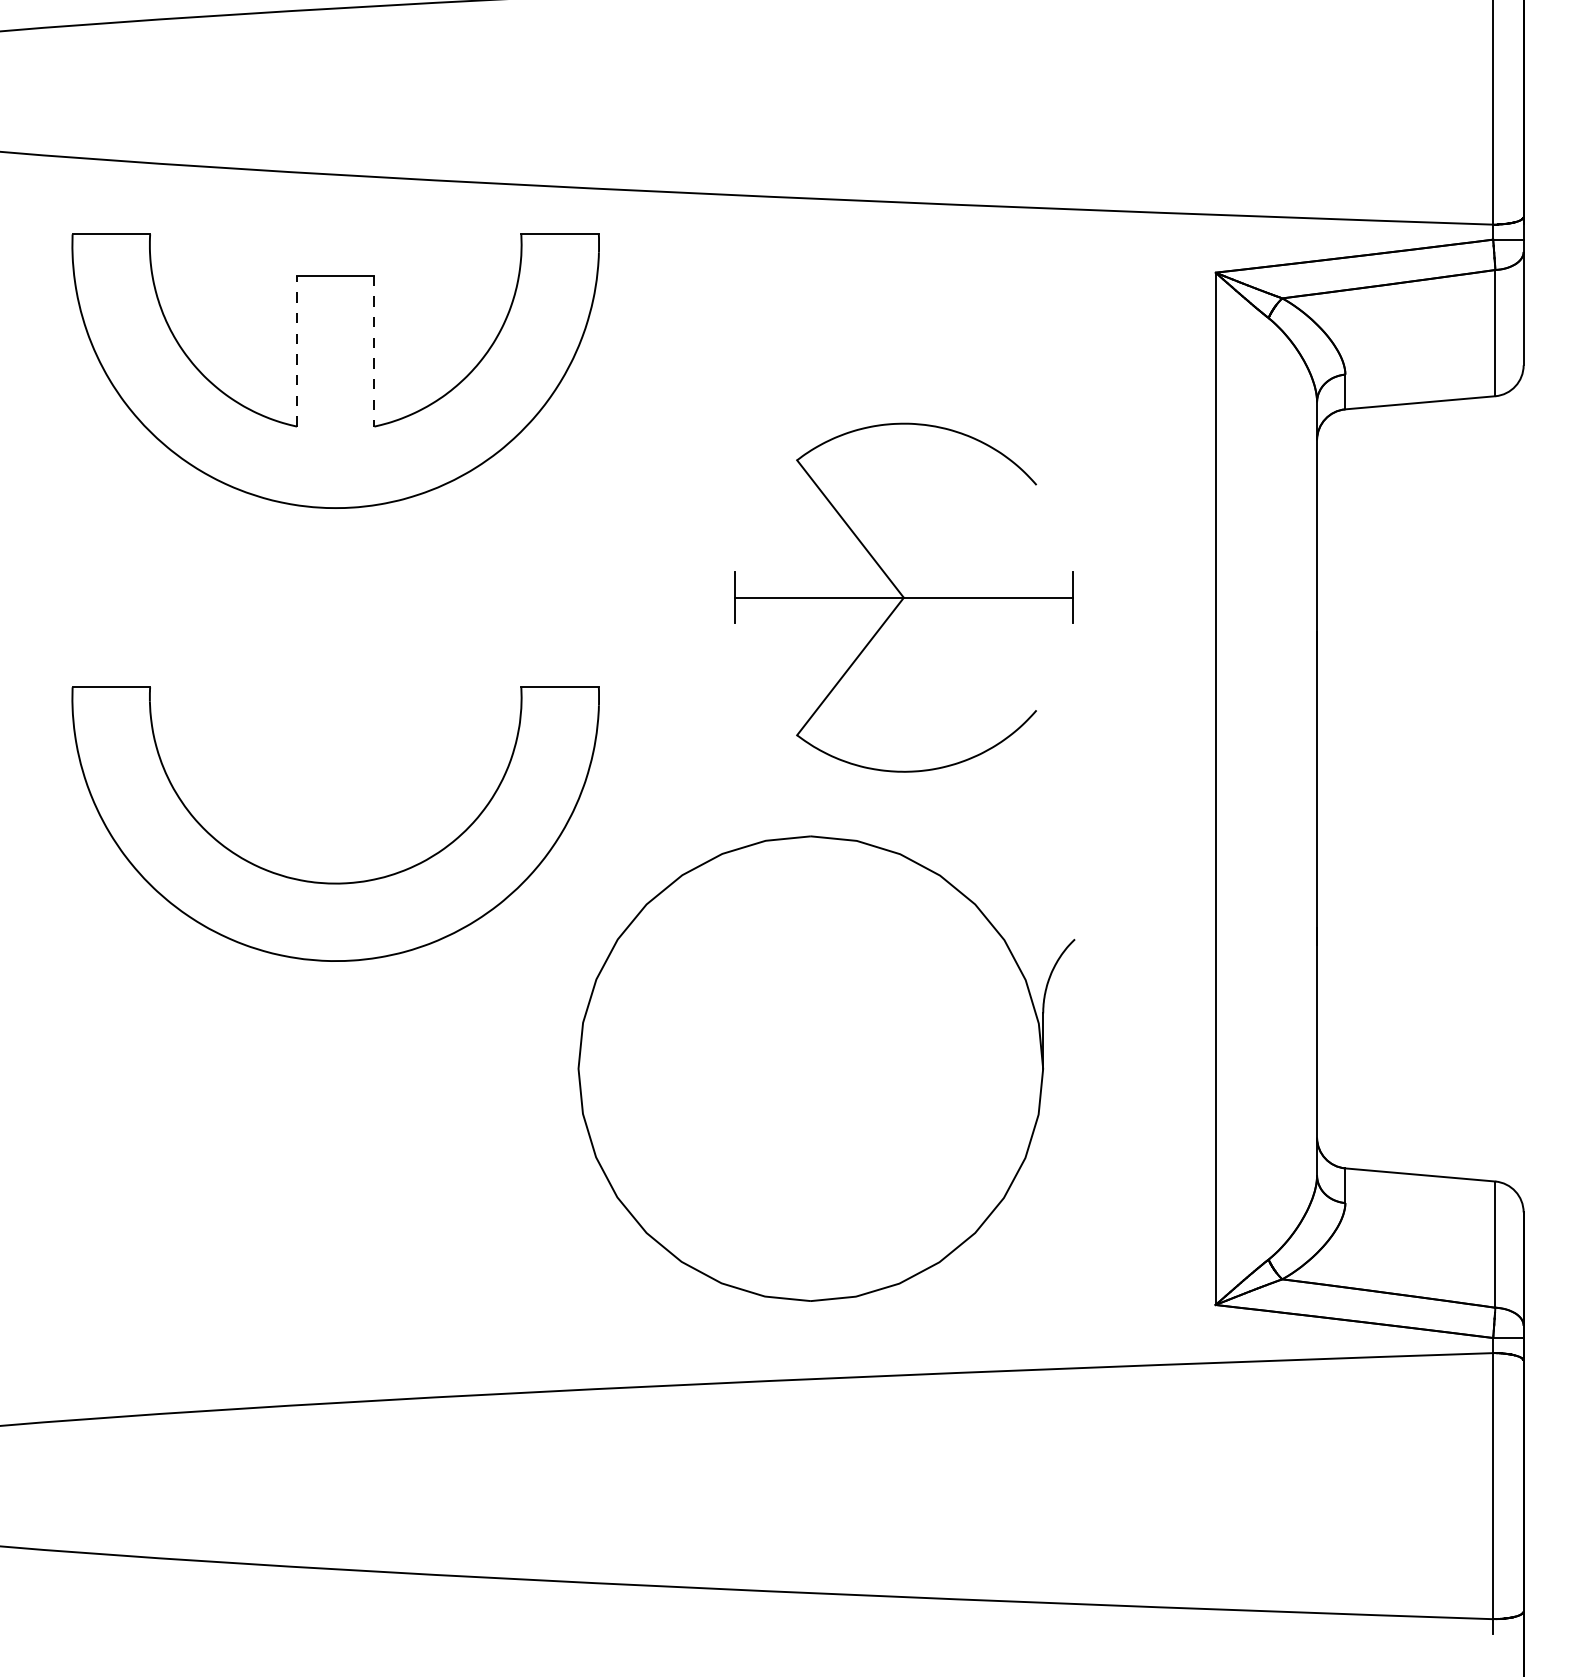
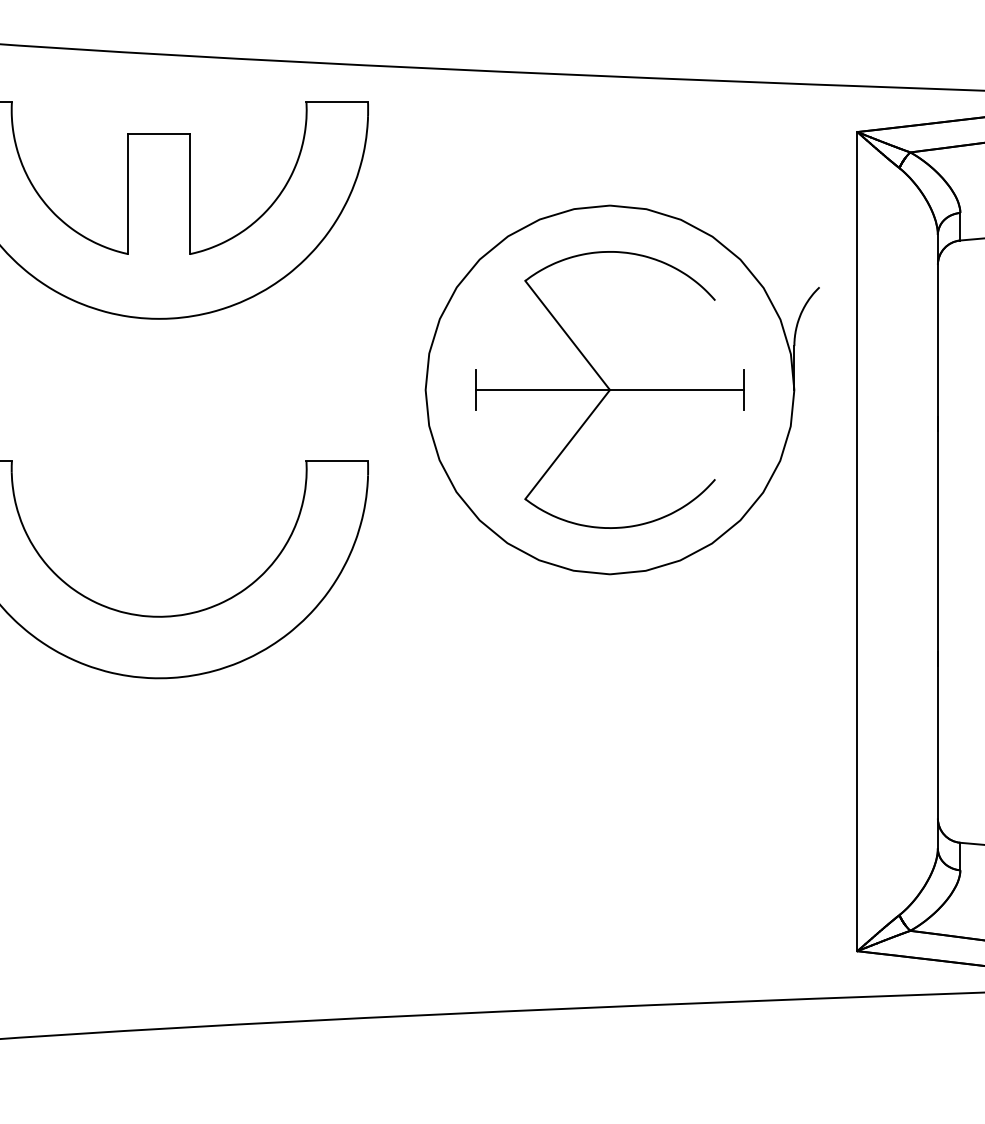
line: (296, 350) -> (128, 193), dashed -> solid
line: (374, 351) -> (189, 194), dashed -> solid
part: (826, 1068) -> (622, 389), moved

